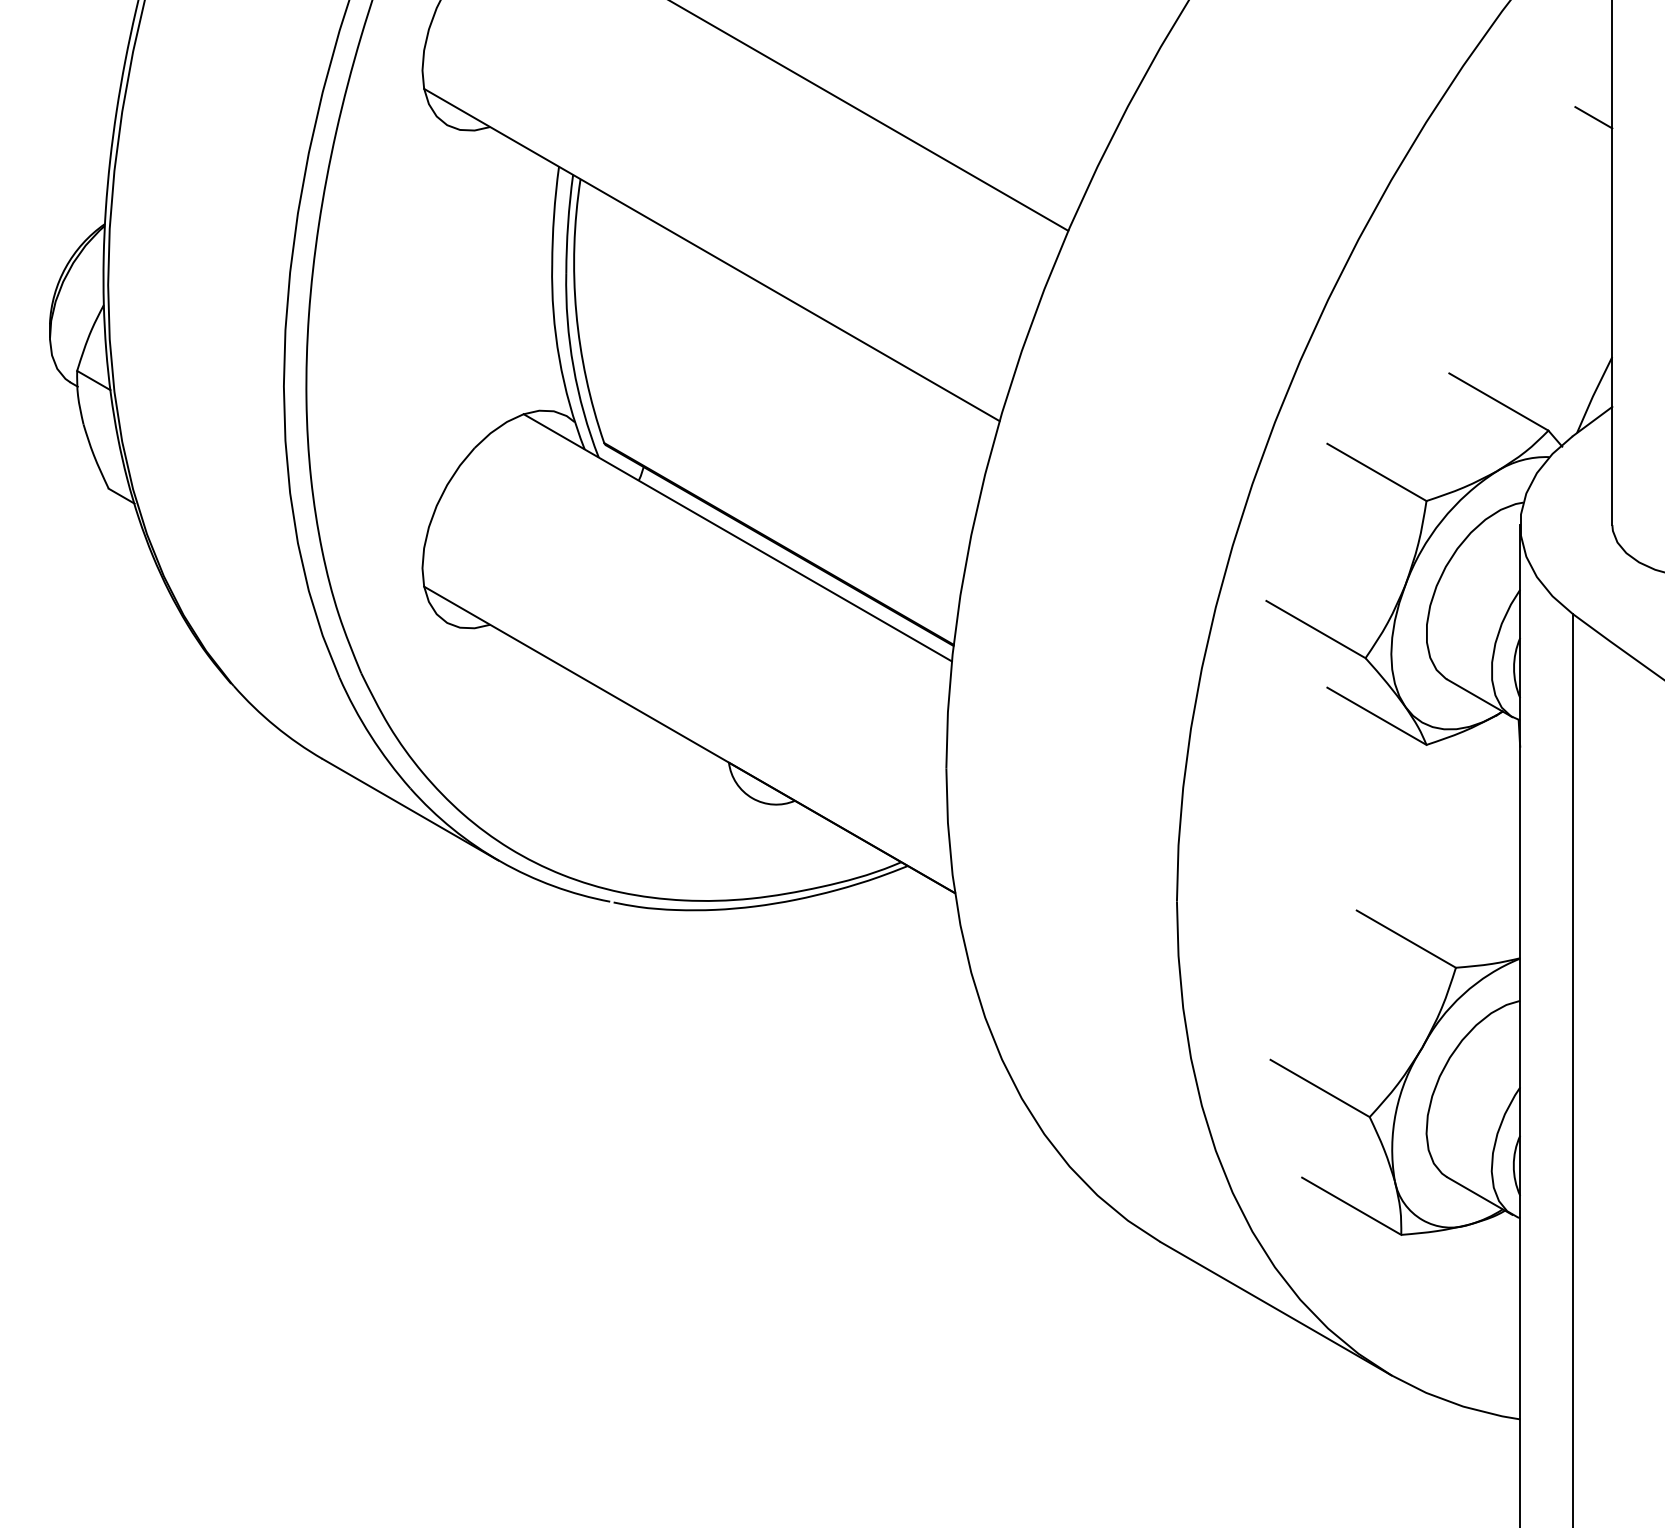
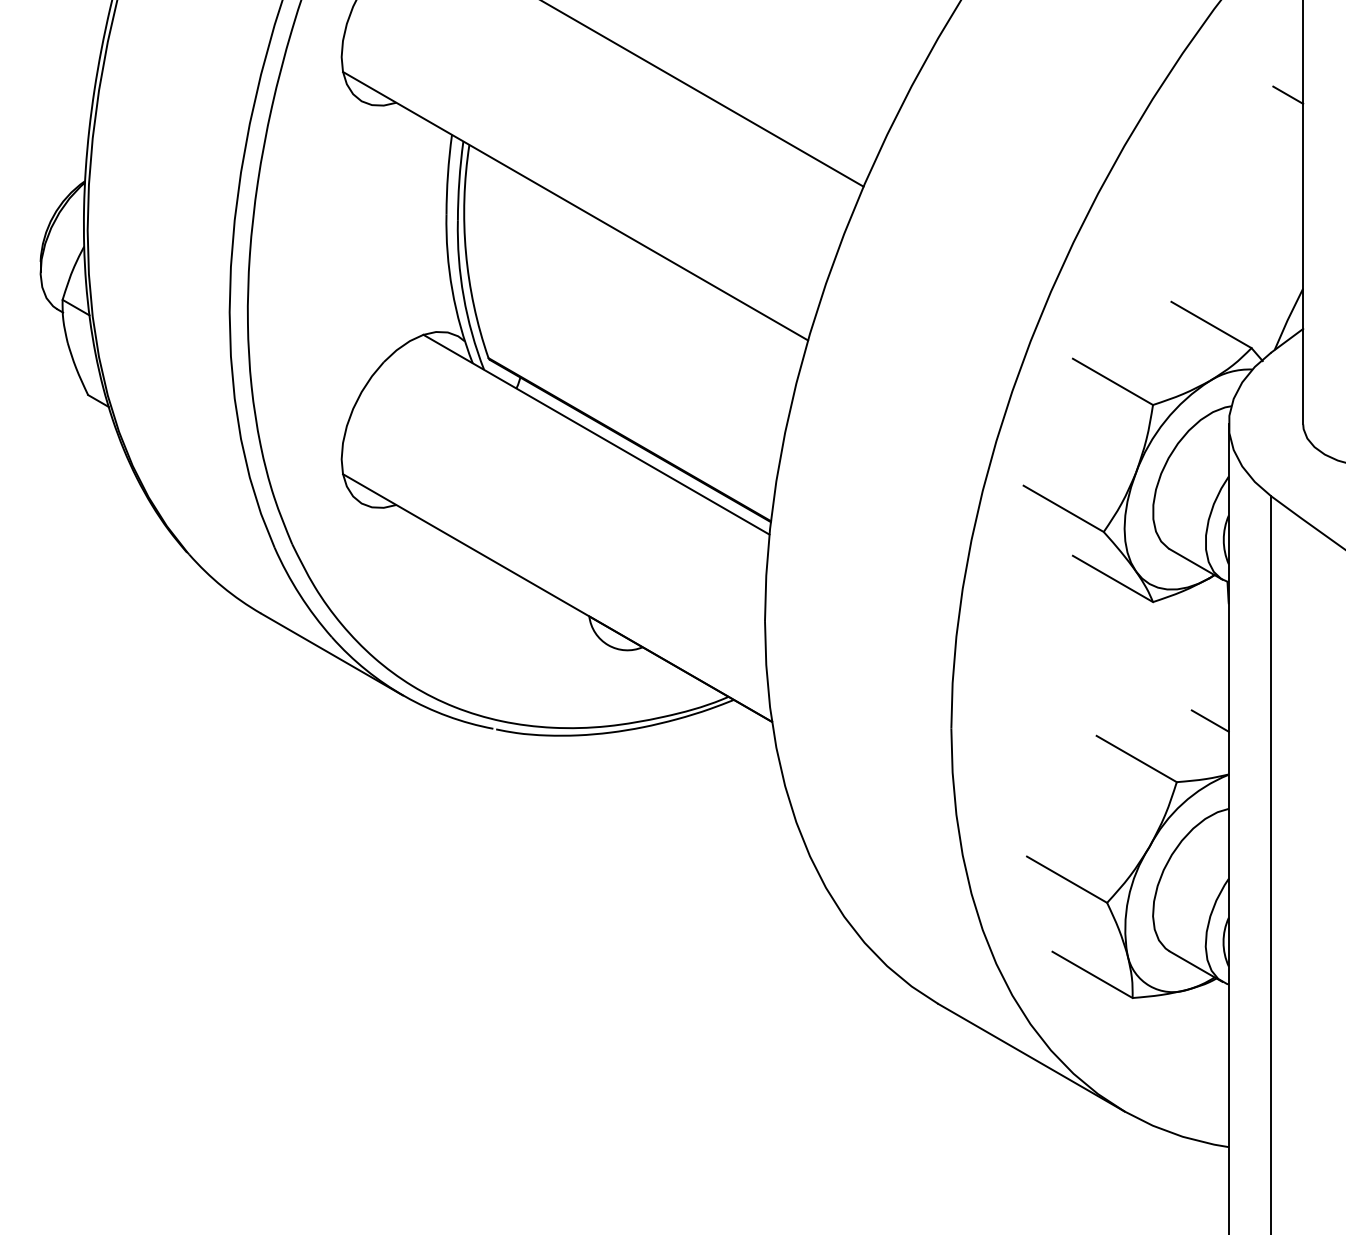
line: (1497, 891) -> (1210, 720), added

